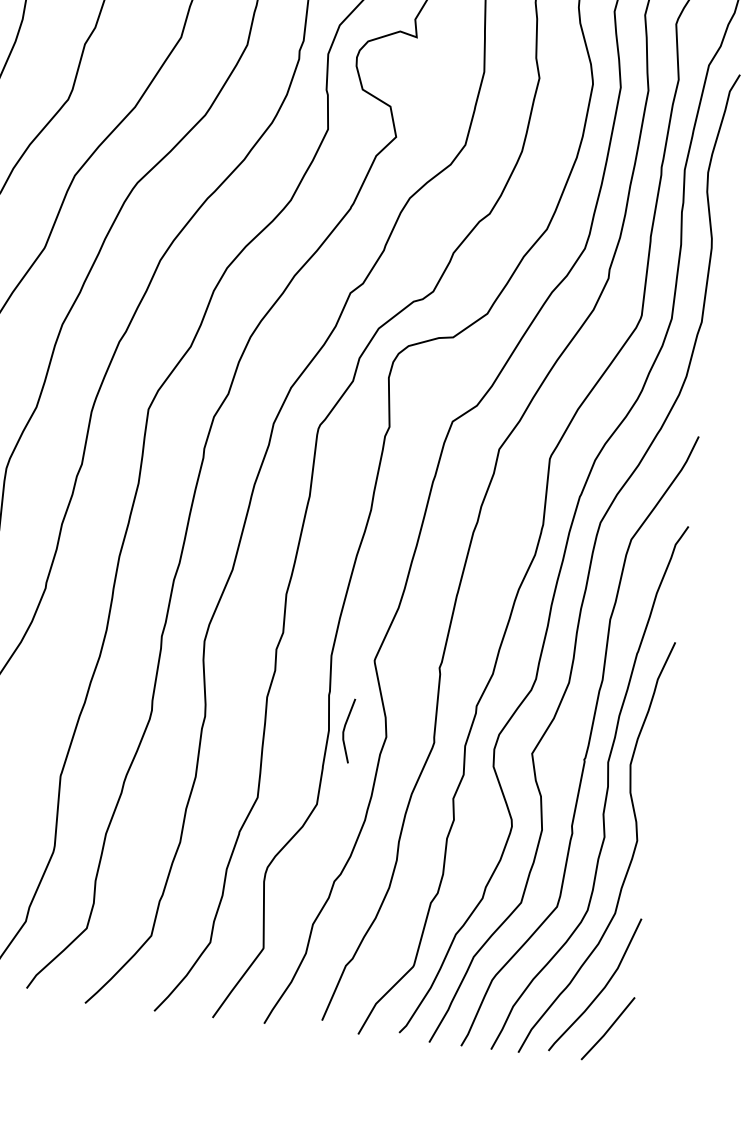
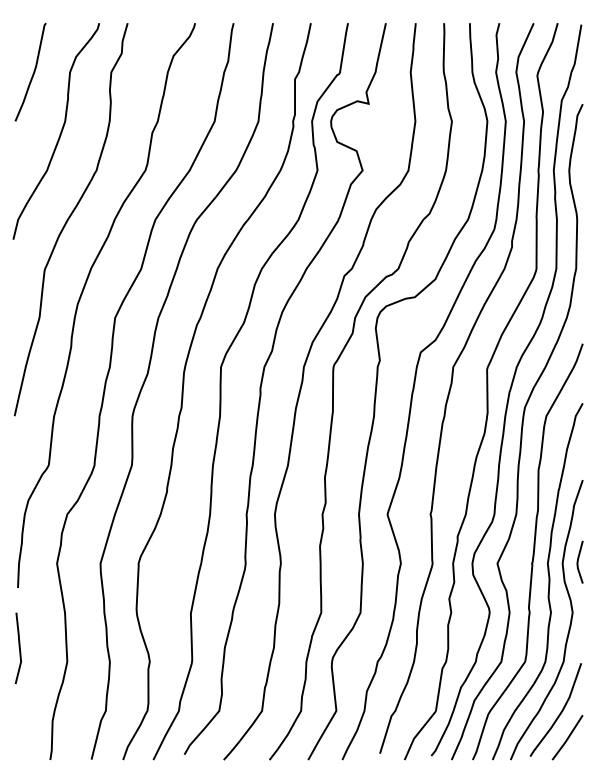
line: (345, 729) -> (578, 561), moved

